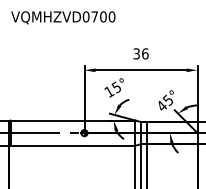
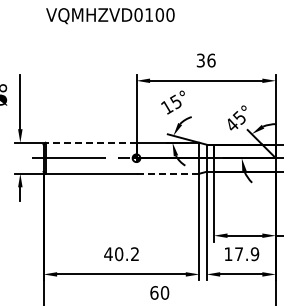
text: (95, 16) -> (149, 14), VQMHZVD0700 -> VQMHZVD0100
line: (47, 120) -> (90, 142), solid -> dashed
line: (110, 145) -> (168, 173), solid -> dashed

